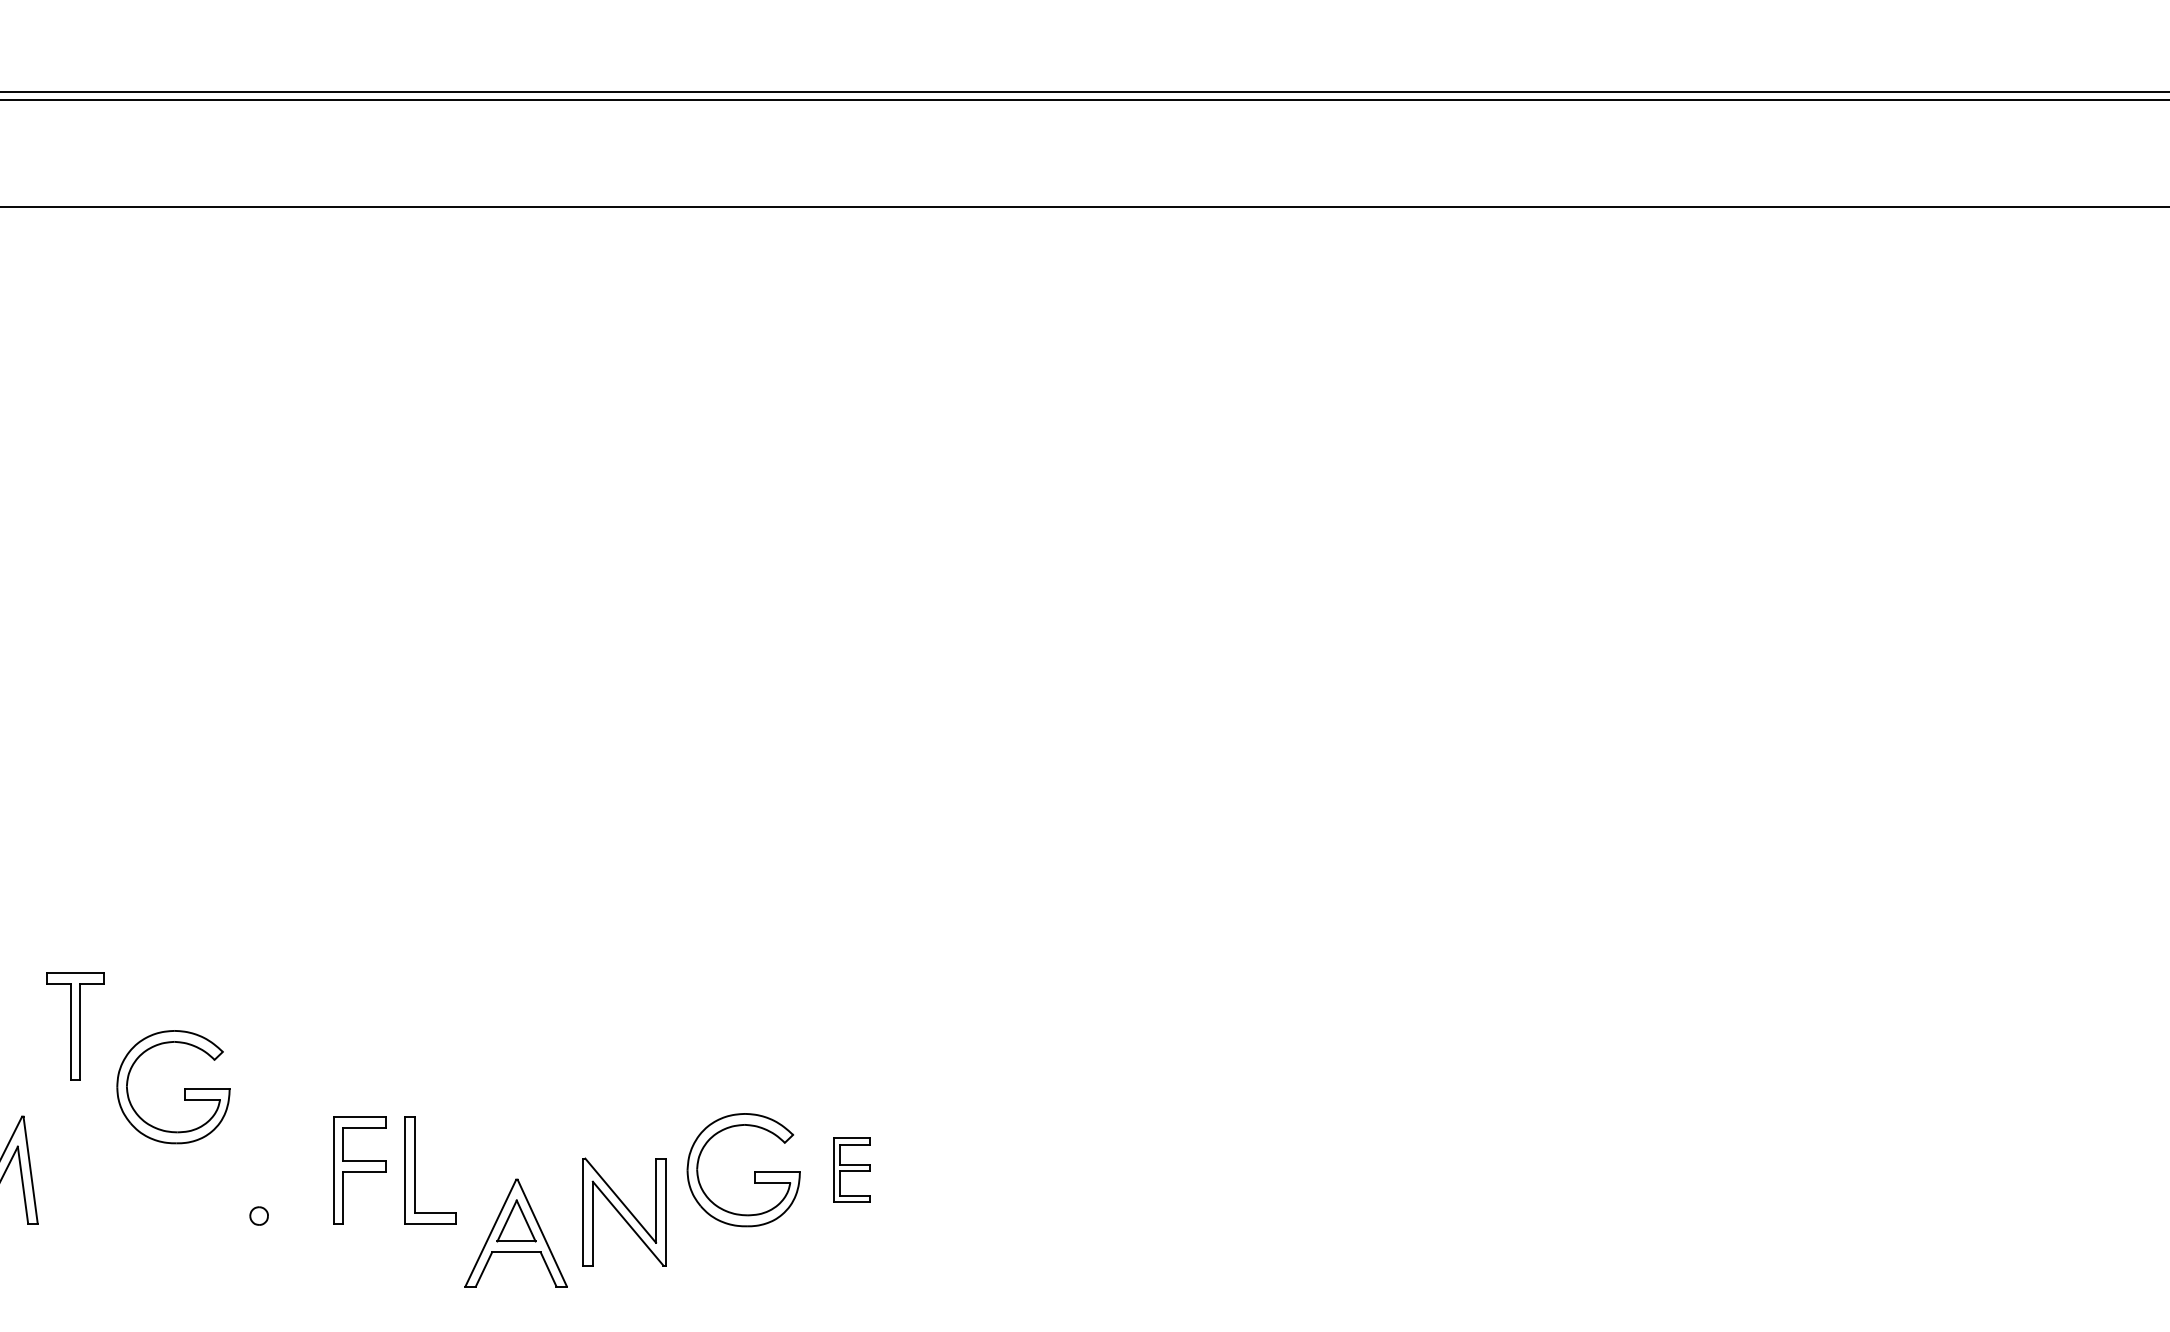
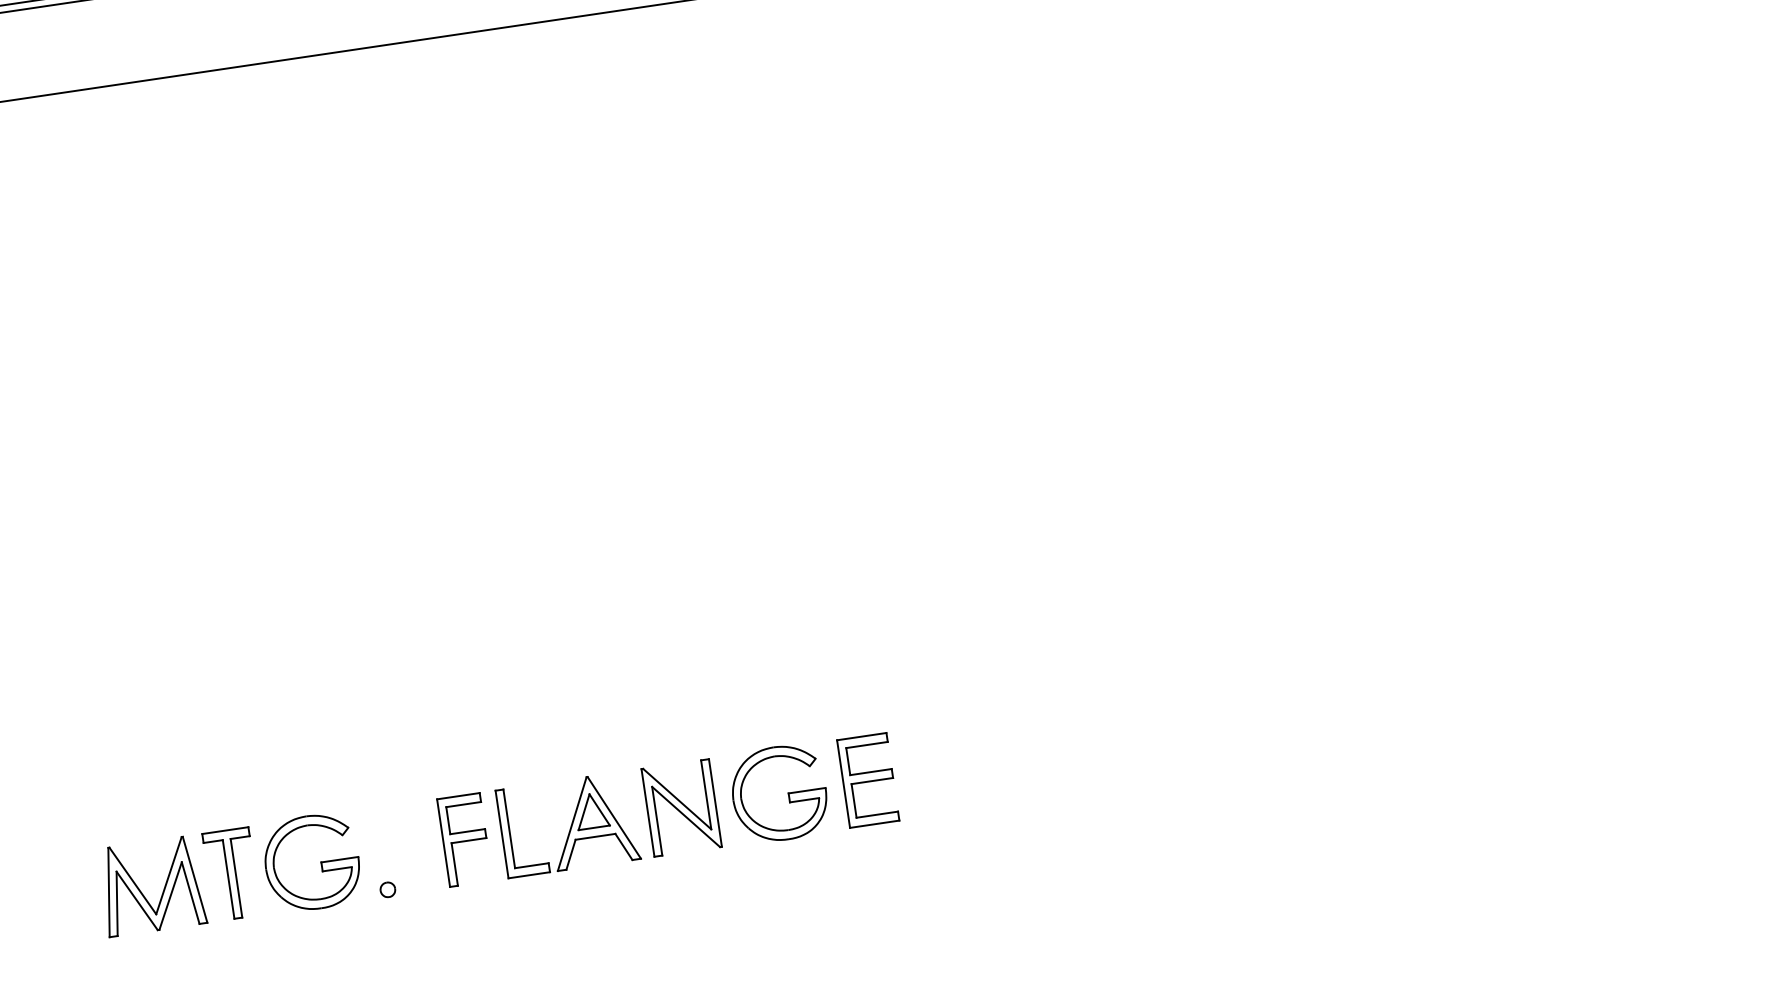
part: (75, 1026) -> (231, 874), moved
part: (184, 1088) -> (321, 862), moved
part: (851, 1170) -> (867, 780), size x1.67
part: (624, 1211) -> (681, 807), moved
part: (515, 1232) -> (592, 820), moved

